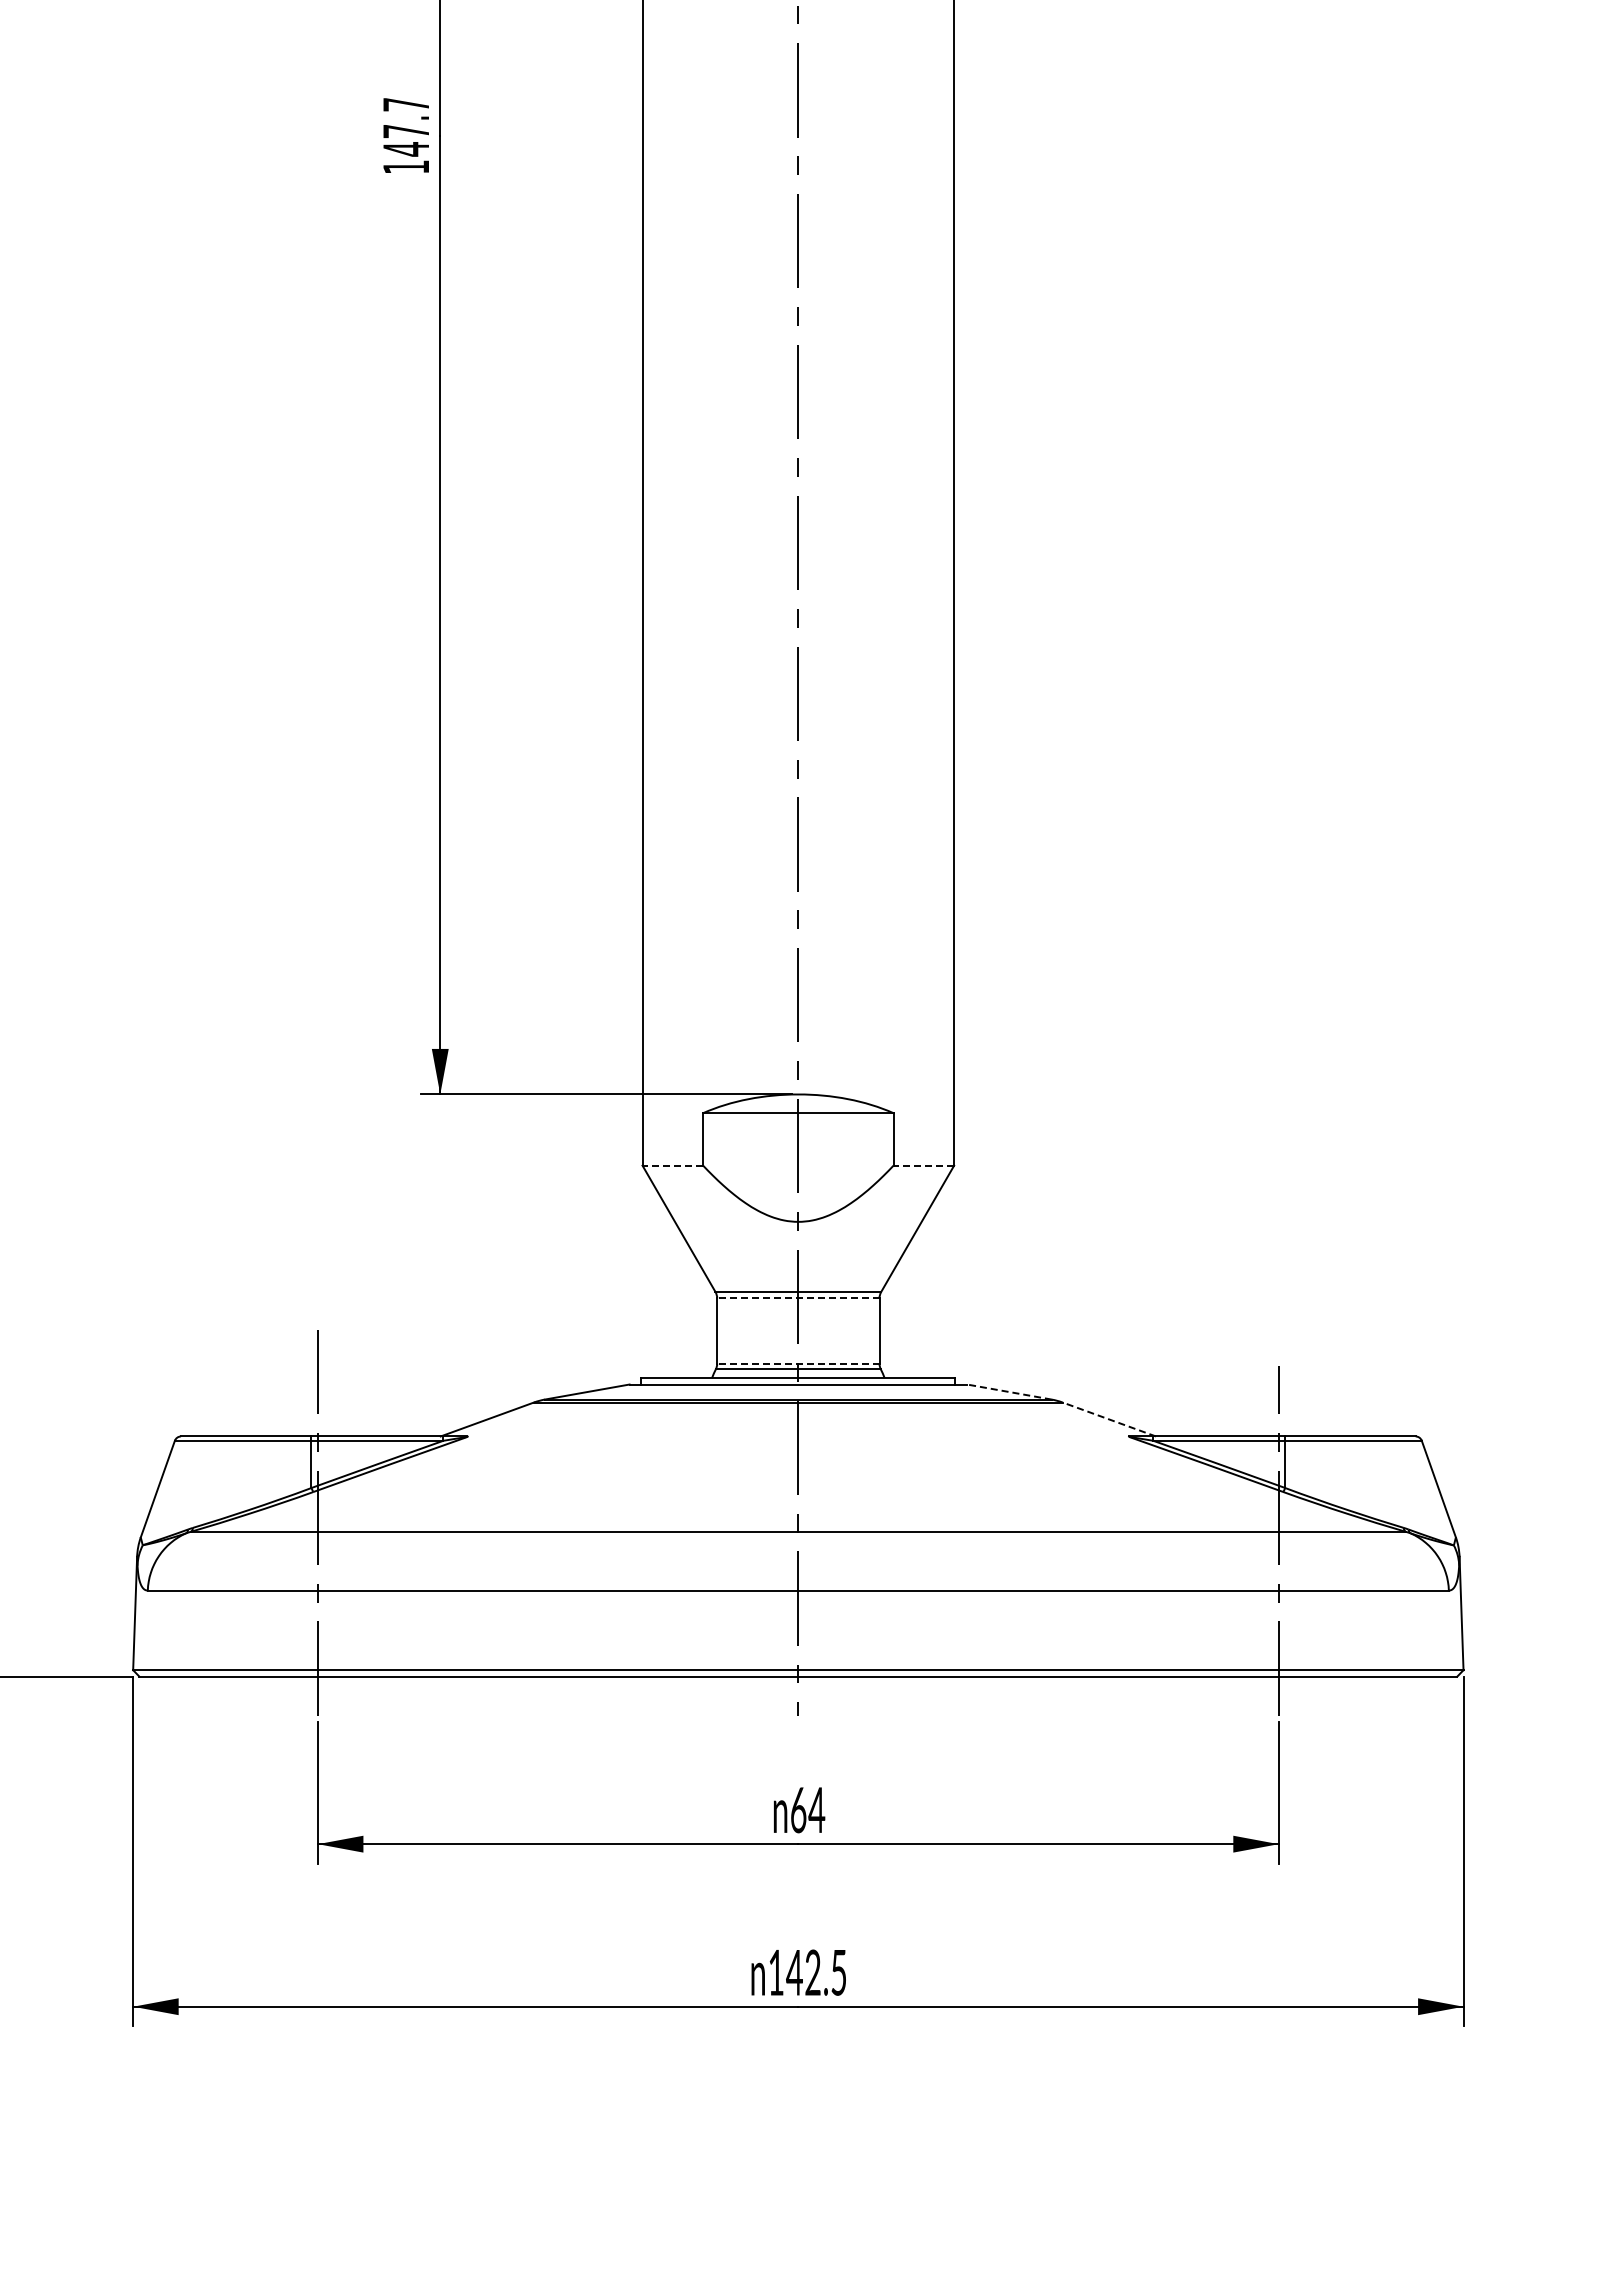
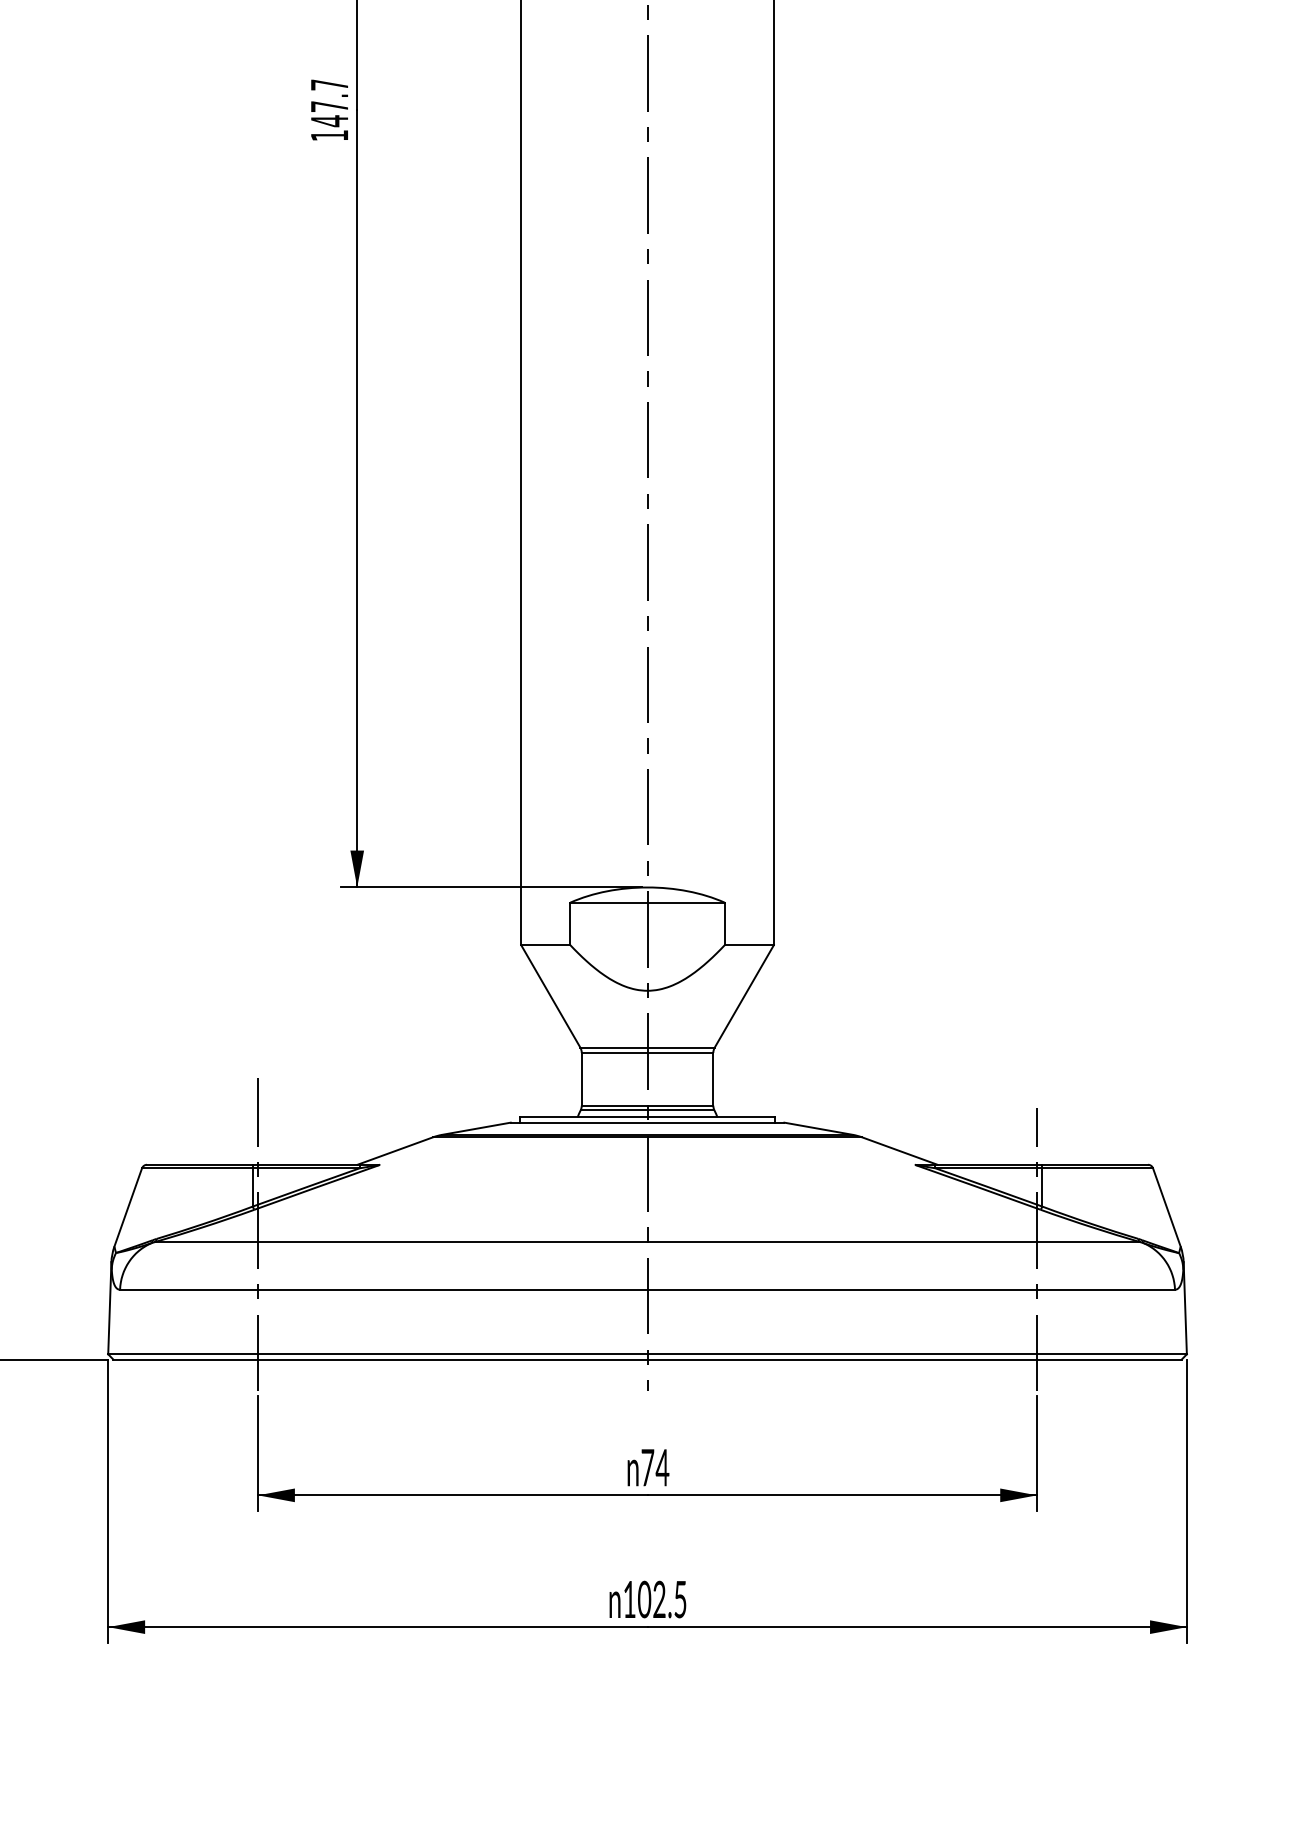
line: (672, 1165) -> (545, 945), dashed -> solid
line: (923, 1165) -> (749, 945), dashed -> solid
line: (797, 1298) -> (646, 1052), dashed -> solid
line: (797, 1363) -> (646, 1105), dashed -> solid
line: (1008, 1391) -> (817, 1128), dashed -> solid
line: (1109, 1419) -> (899, 1151), dashed -> solid
text: (798, 1810) -> (647, 1468), 64 -> 74
text: (794, 1972) -> (644, 1599), 142.5 -> 102.5

